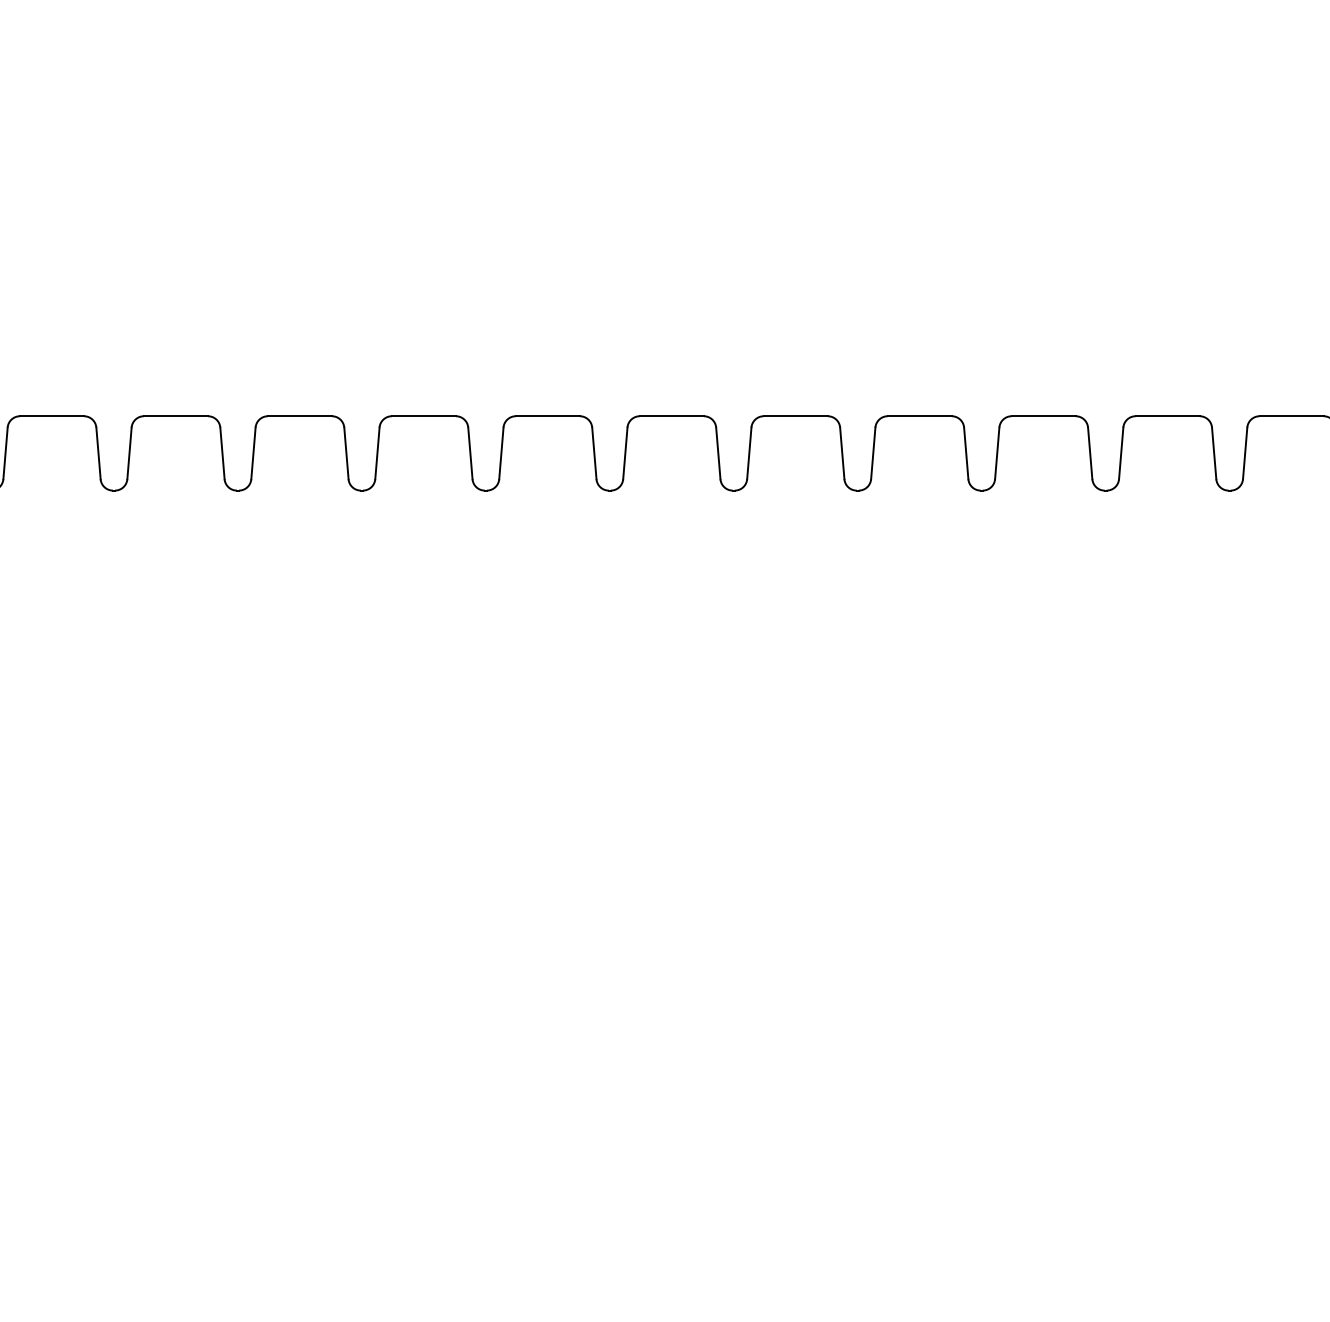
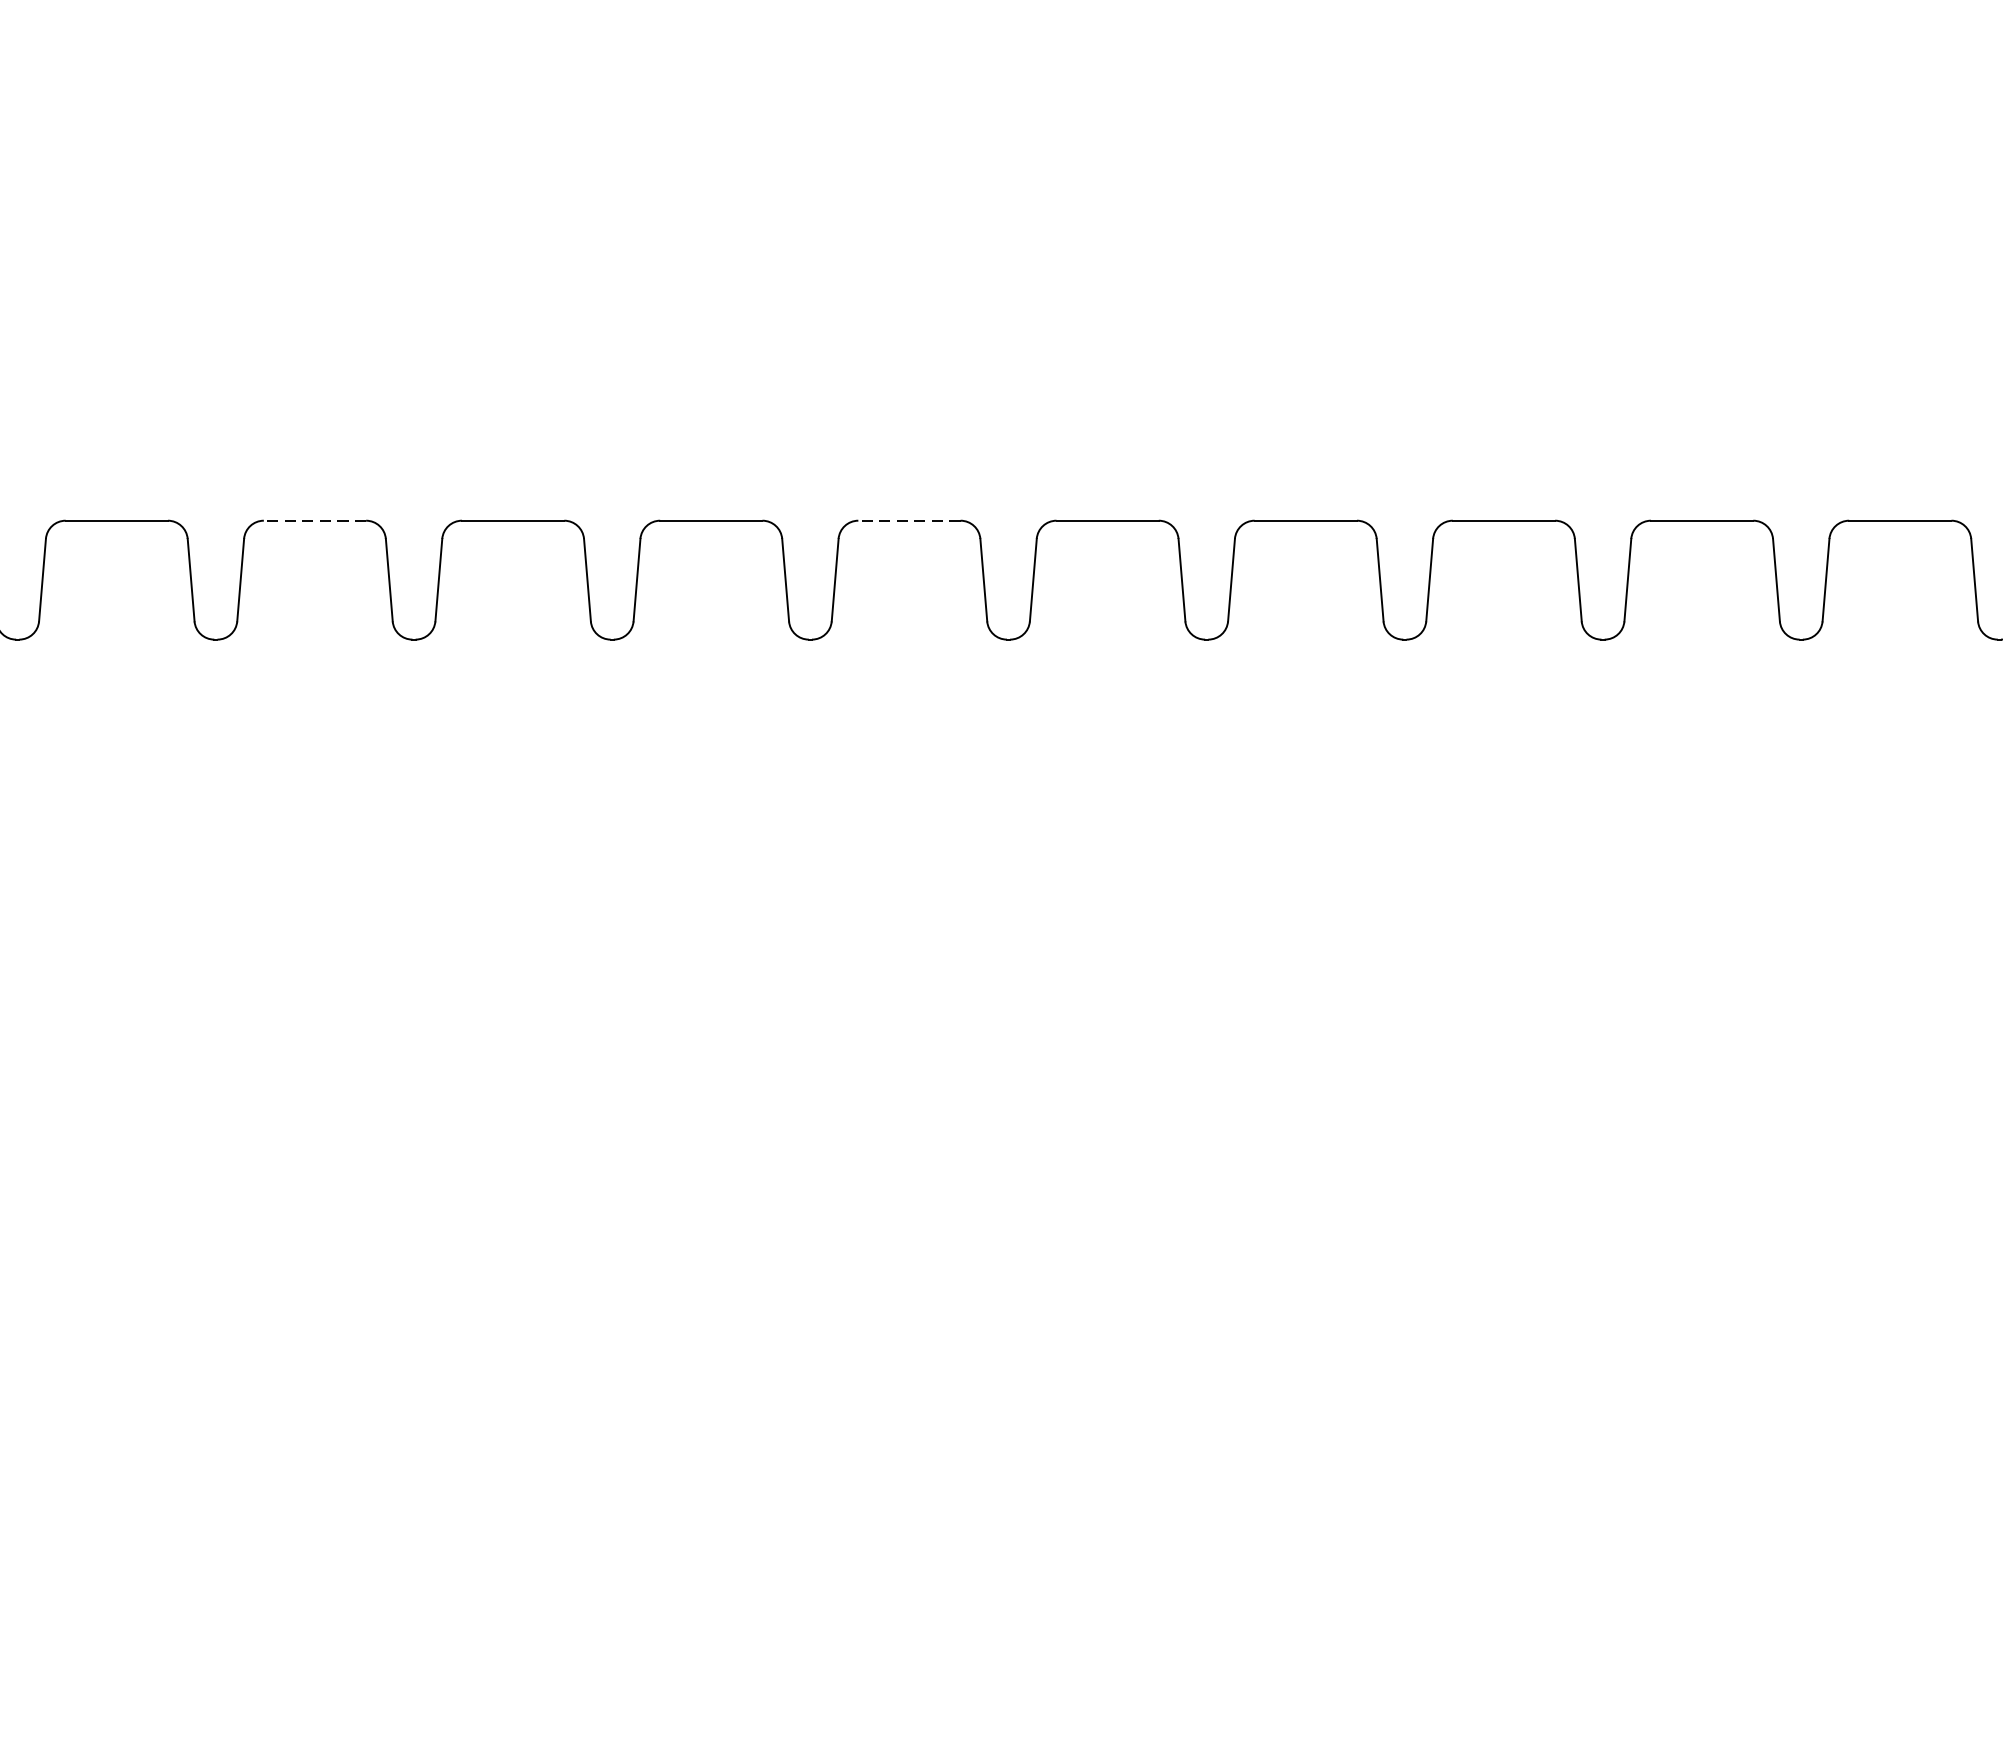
line: (175, 416) -> (314, 521), solid -> dashed
line: (547, 416) -> (908, 521), solid -> dashed

